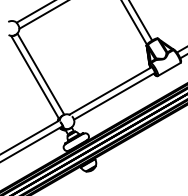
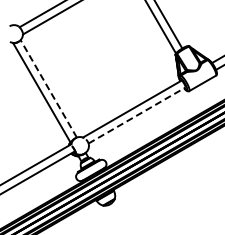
line: (40, 73) -> (48, 88), solid -> dashed
line: (114, 96) -> (137, 115), solid -> dashed

